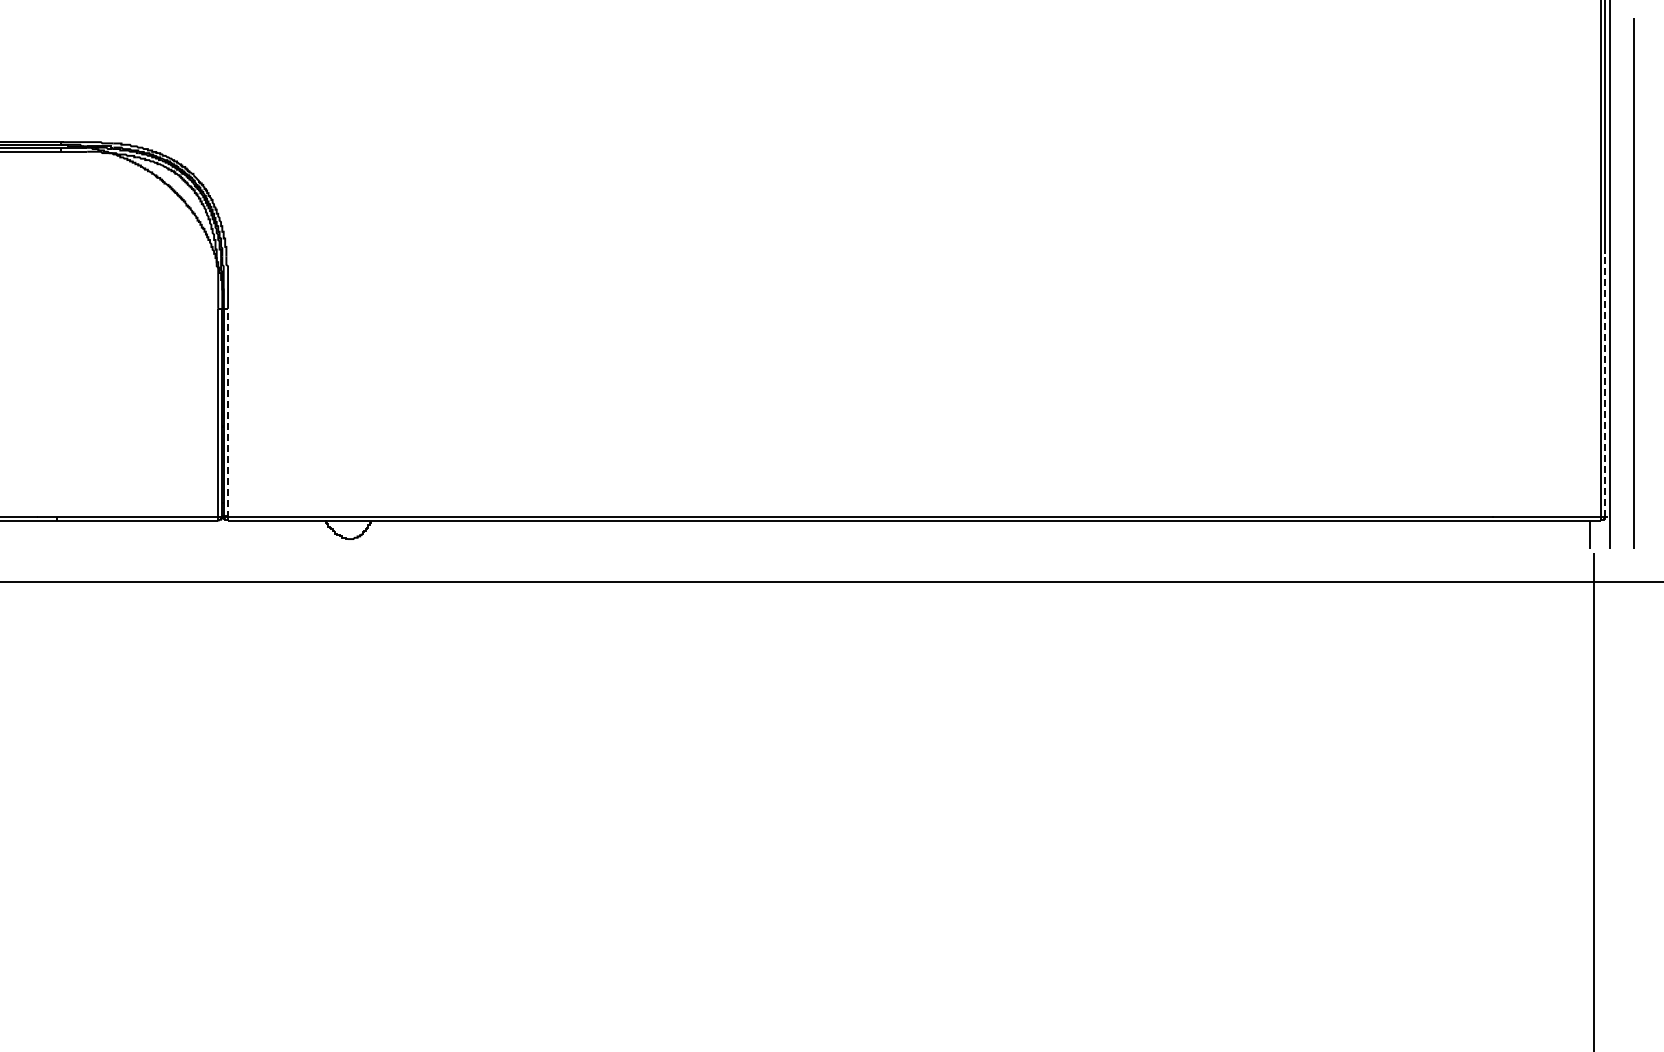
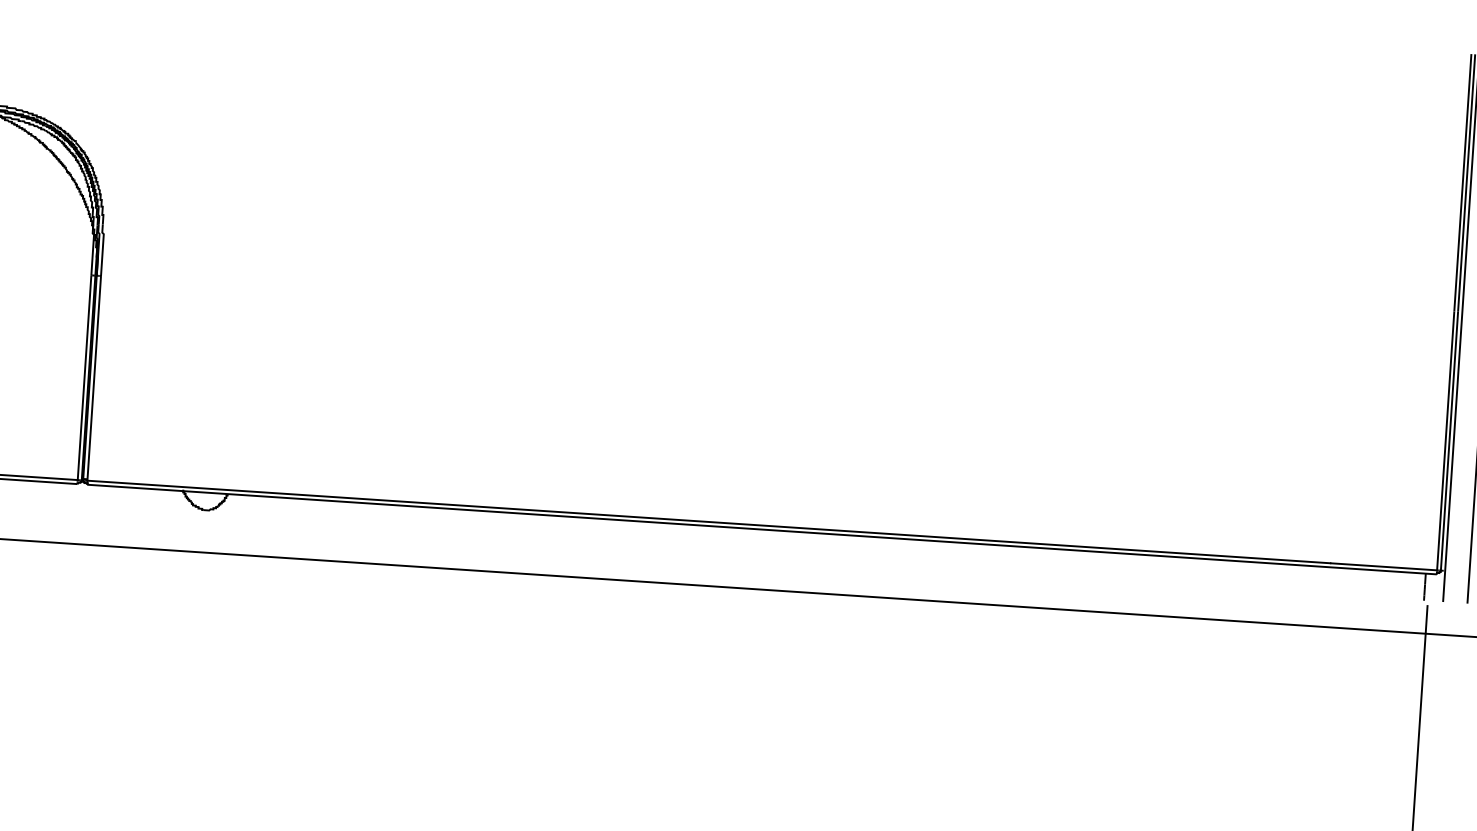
line: (1605, 385) -> (1449, 441), dashed -> solid
line: (228, 413) -> (94, 378), dashed -> solid

